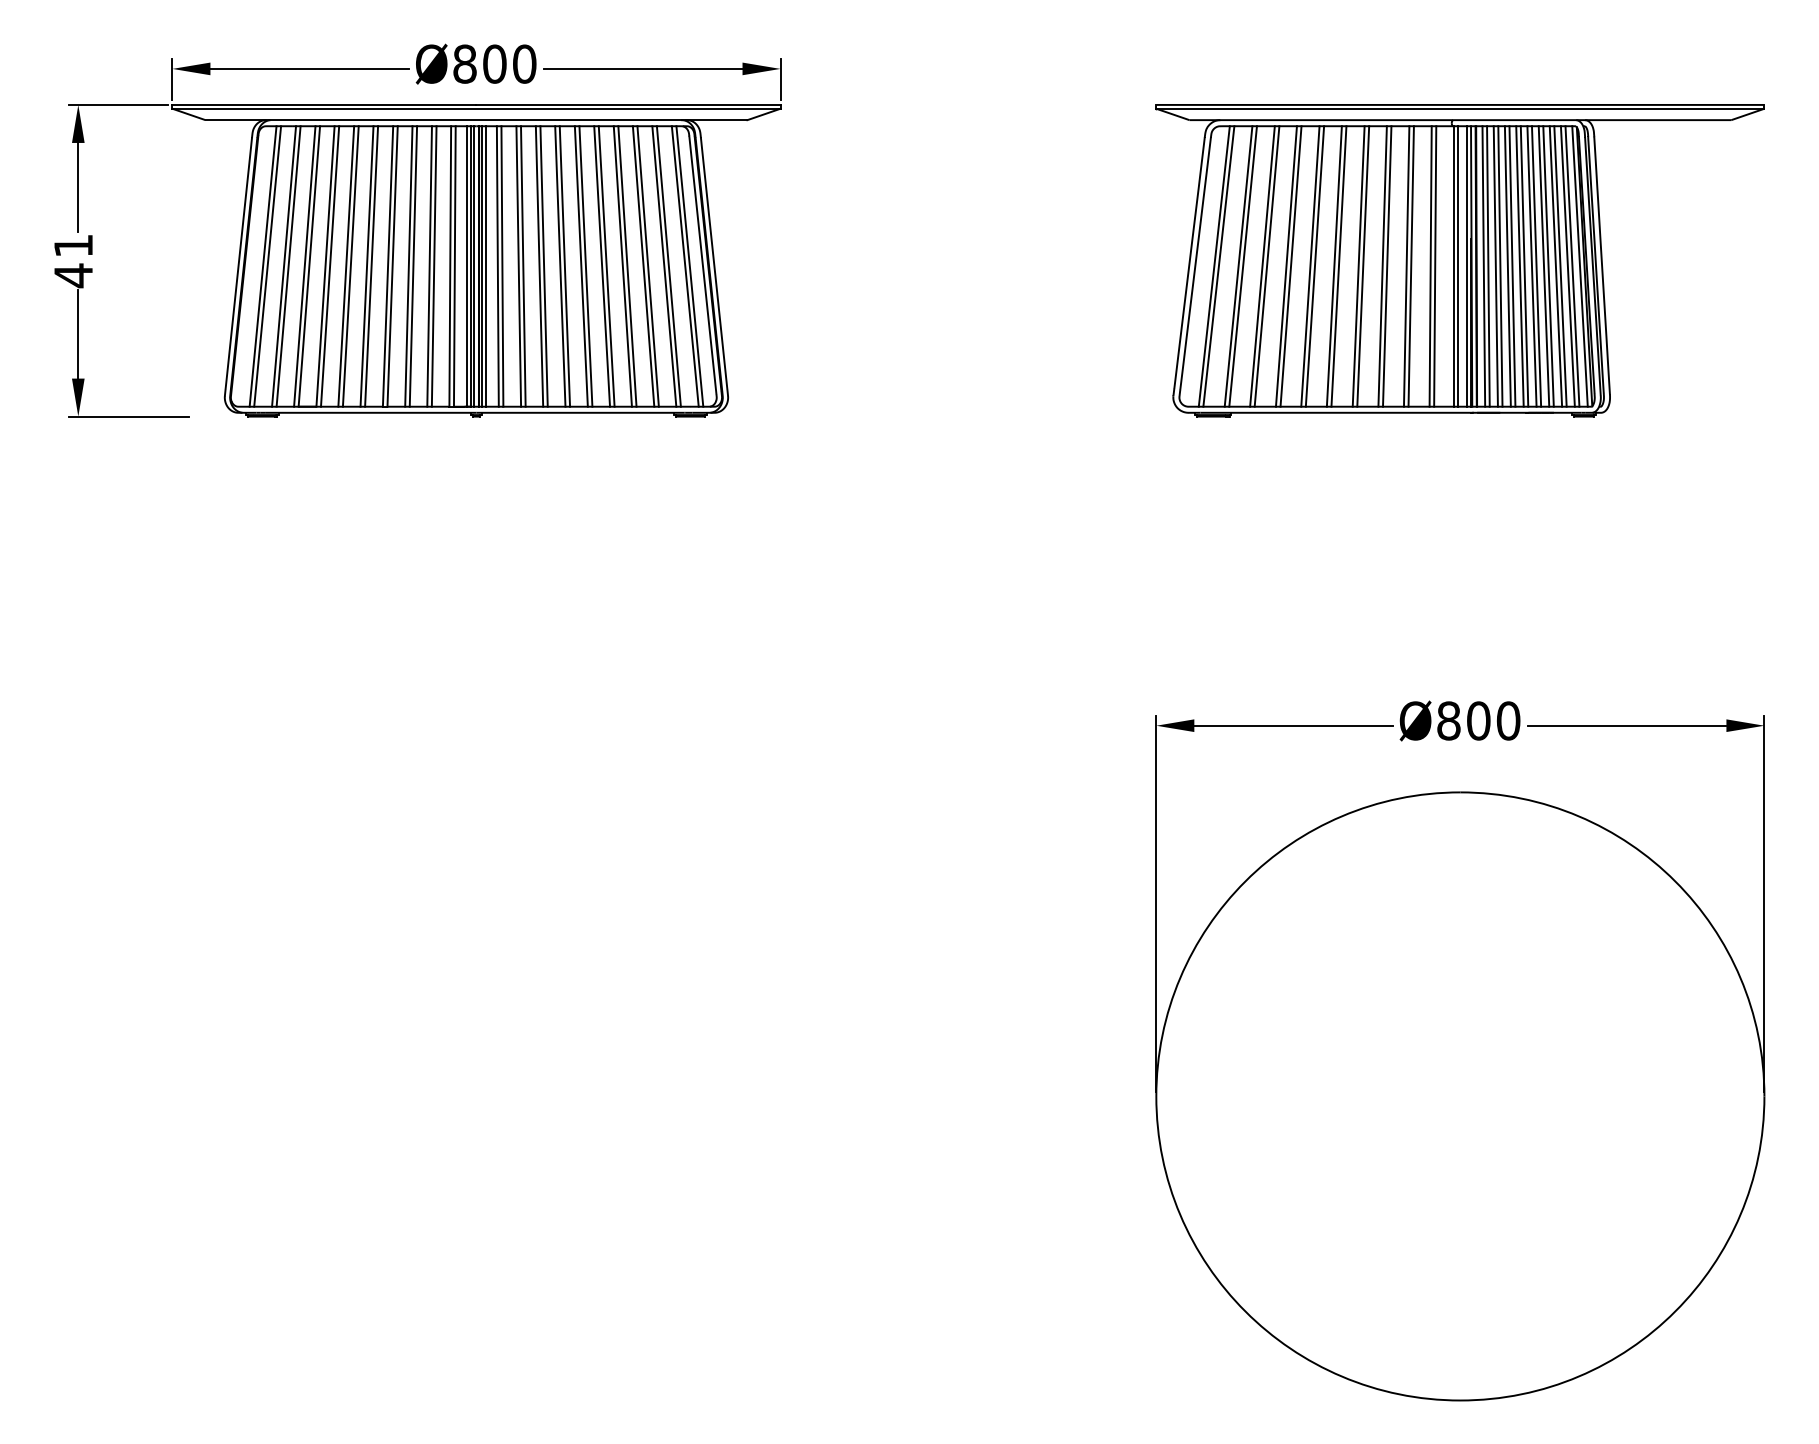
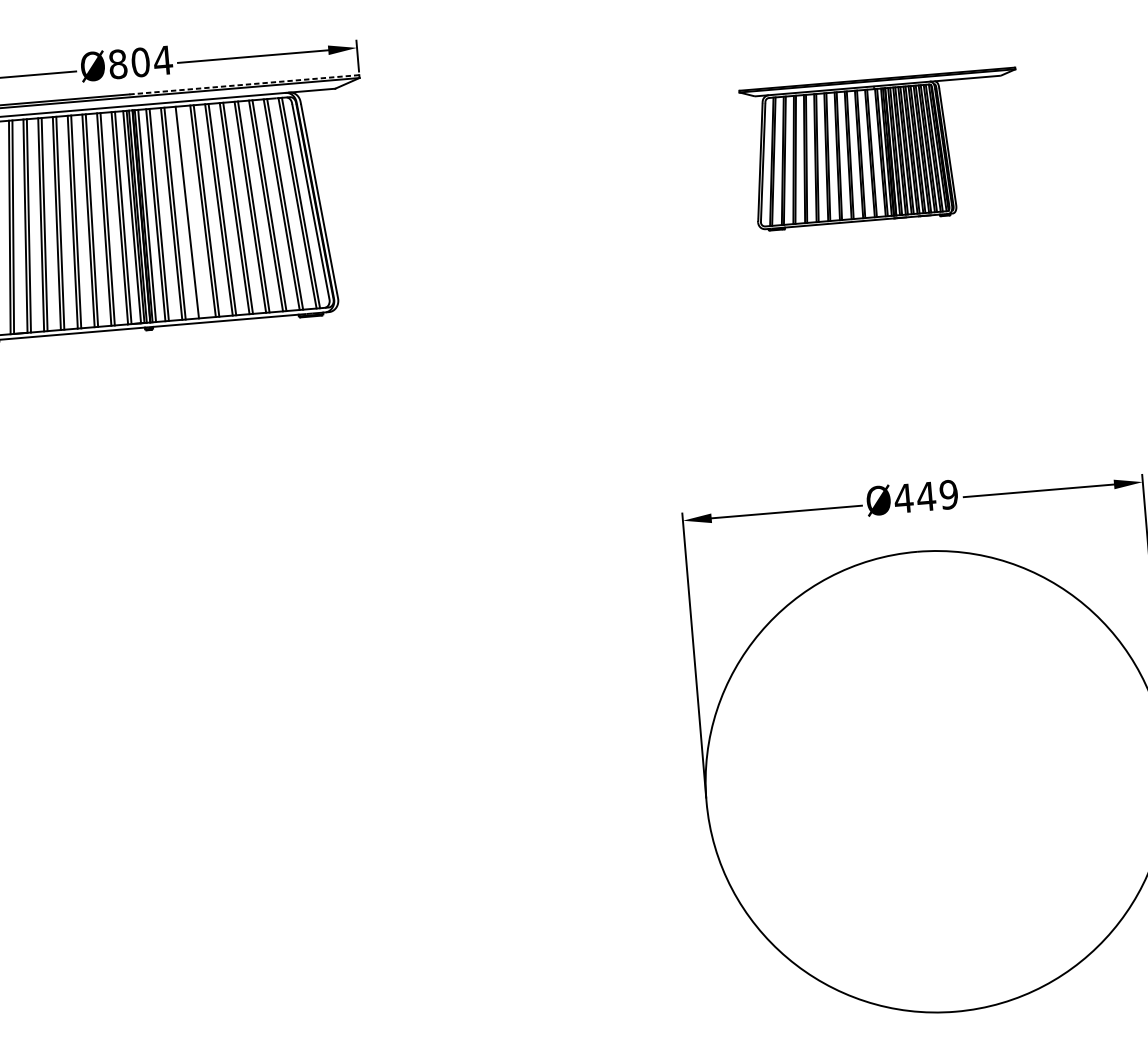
text: (524, 63) -> (163, 60), Ø800 -> Ø804
line: (629, 104) -> (245, 84), solid -> dashed
part: (1459, 260) -> (882, 149), size x0.6
line: (543, 266) -> (190, 212), removed
text: (1478, 720) -> (926, 496), Ø800 -> Ø449

